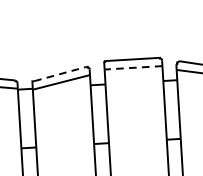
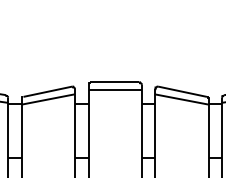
line: (133, 68) -> (115, 90), dashed -> solid
line: (59, 73) -> (47, 91), dashed -> solid

